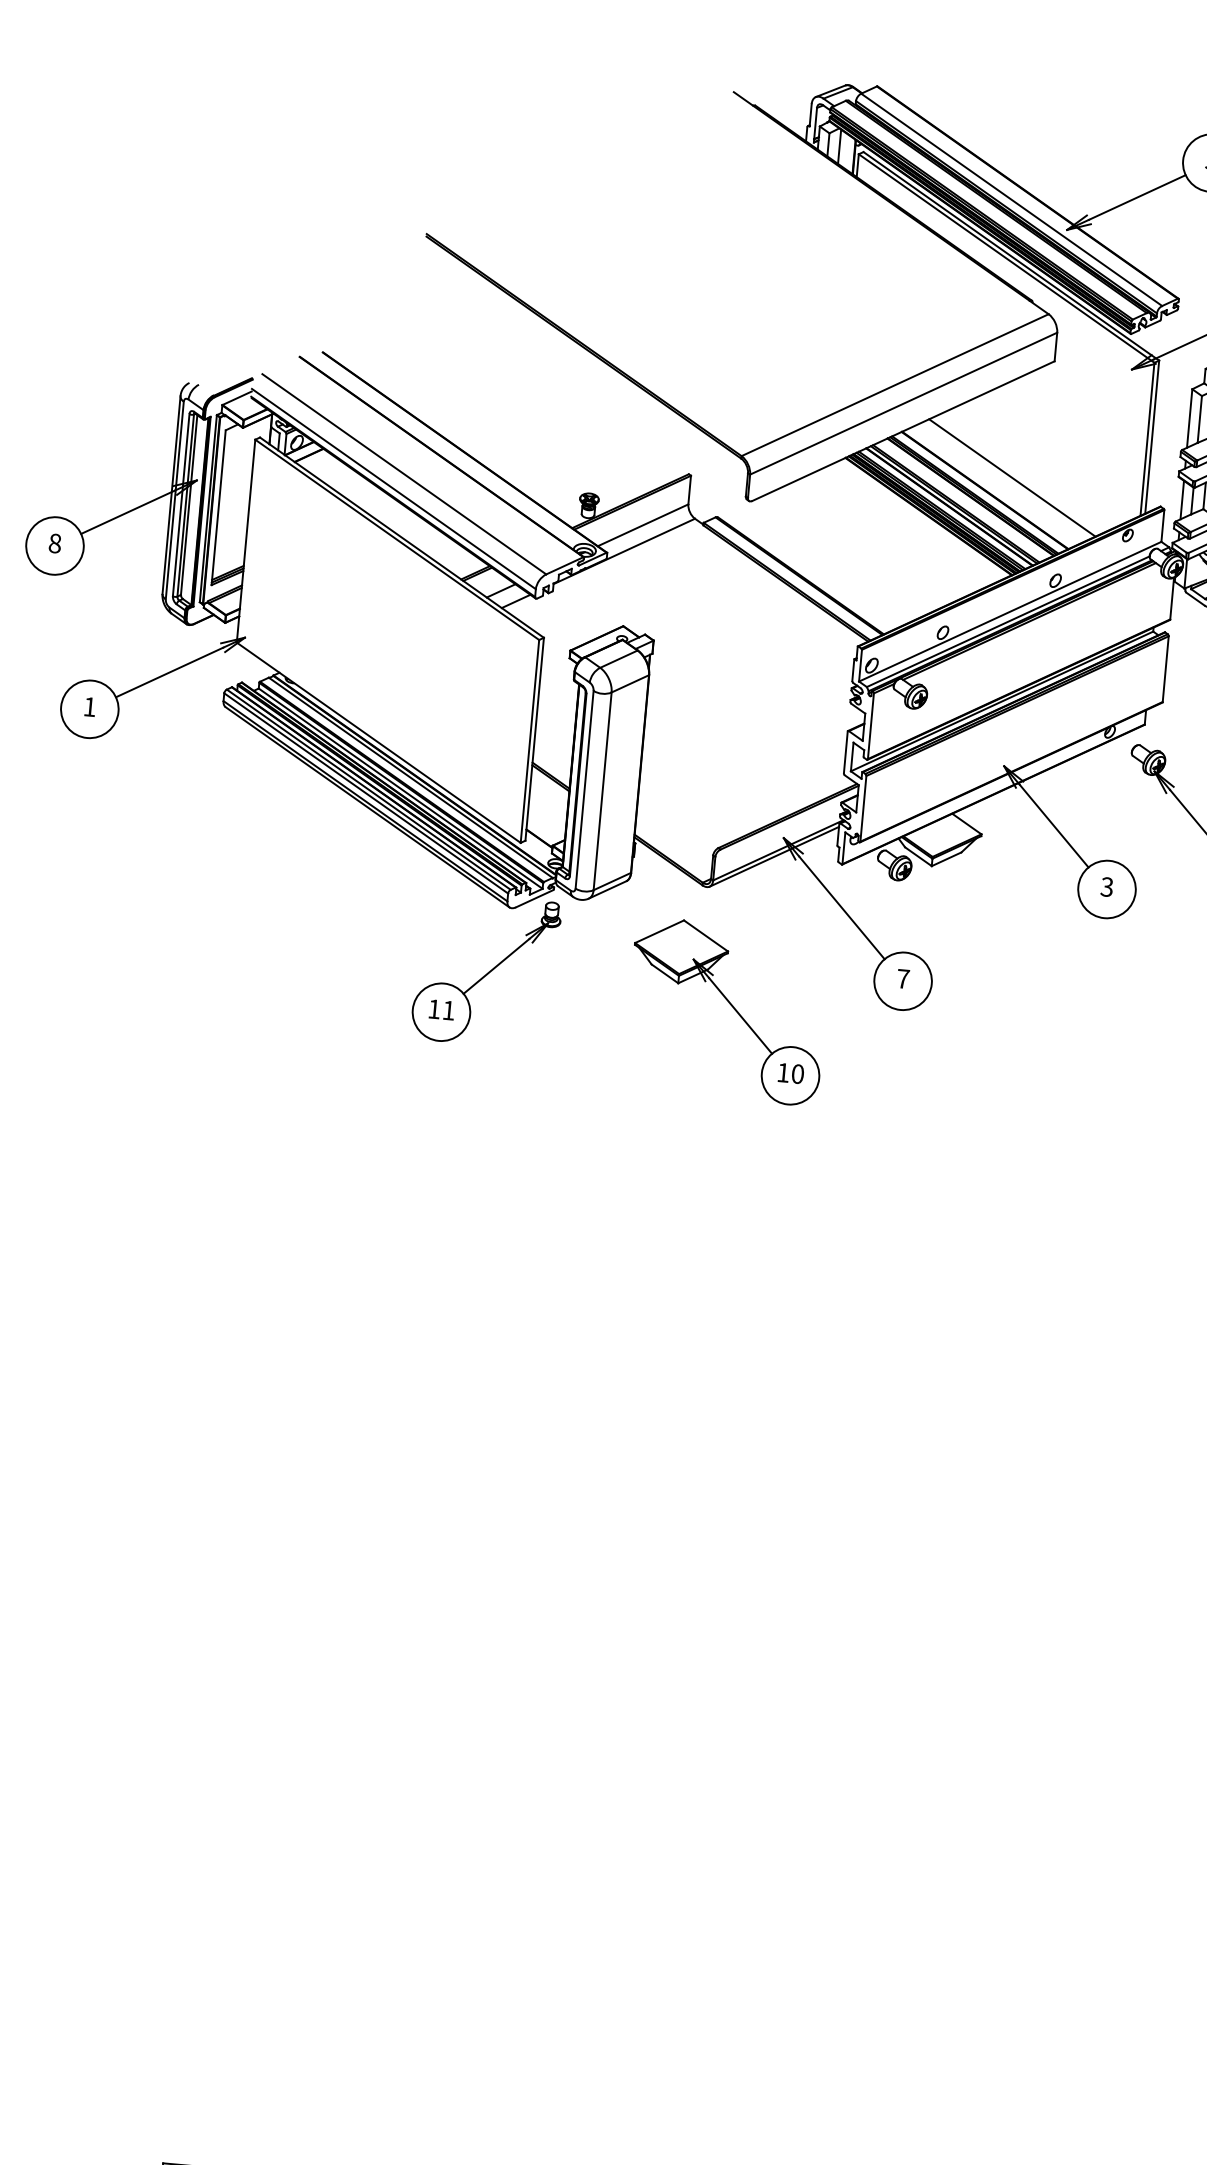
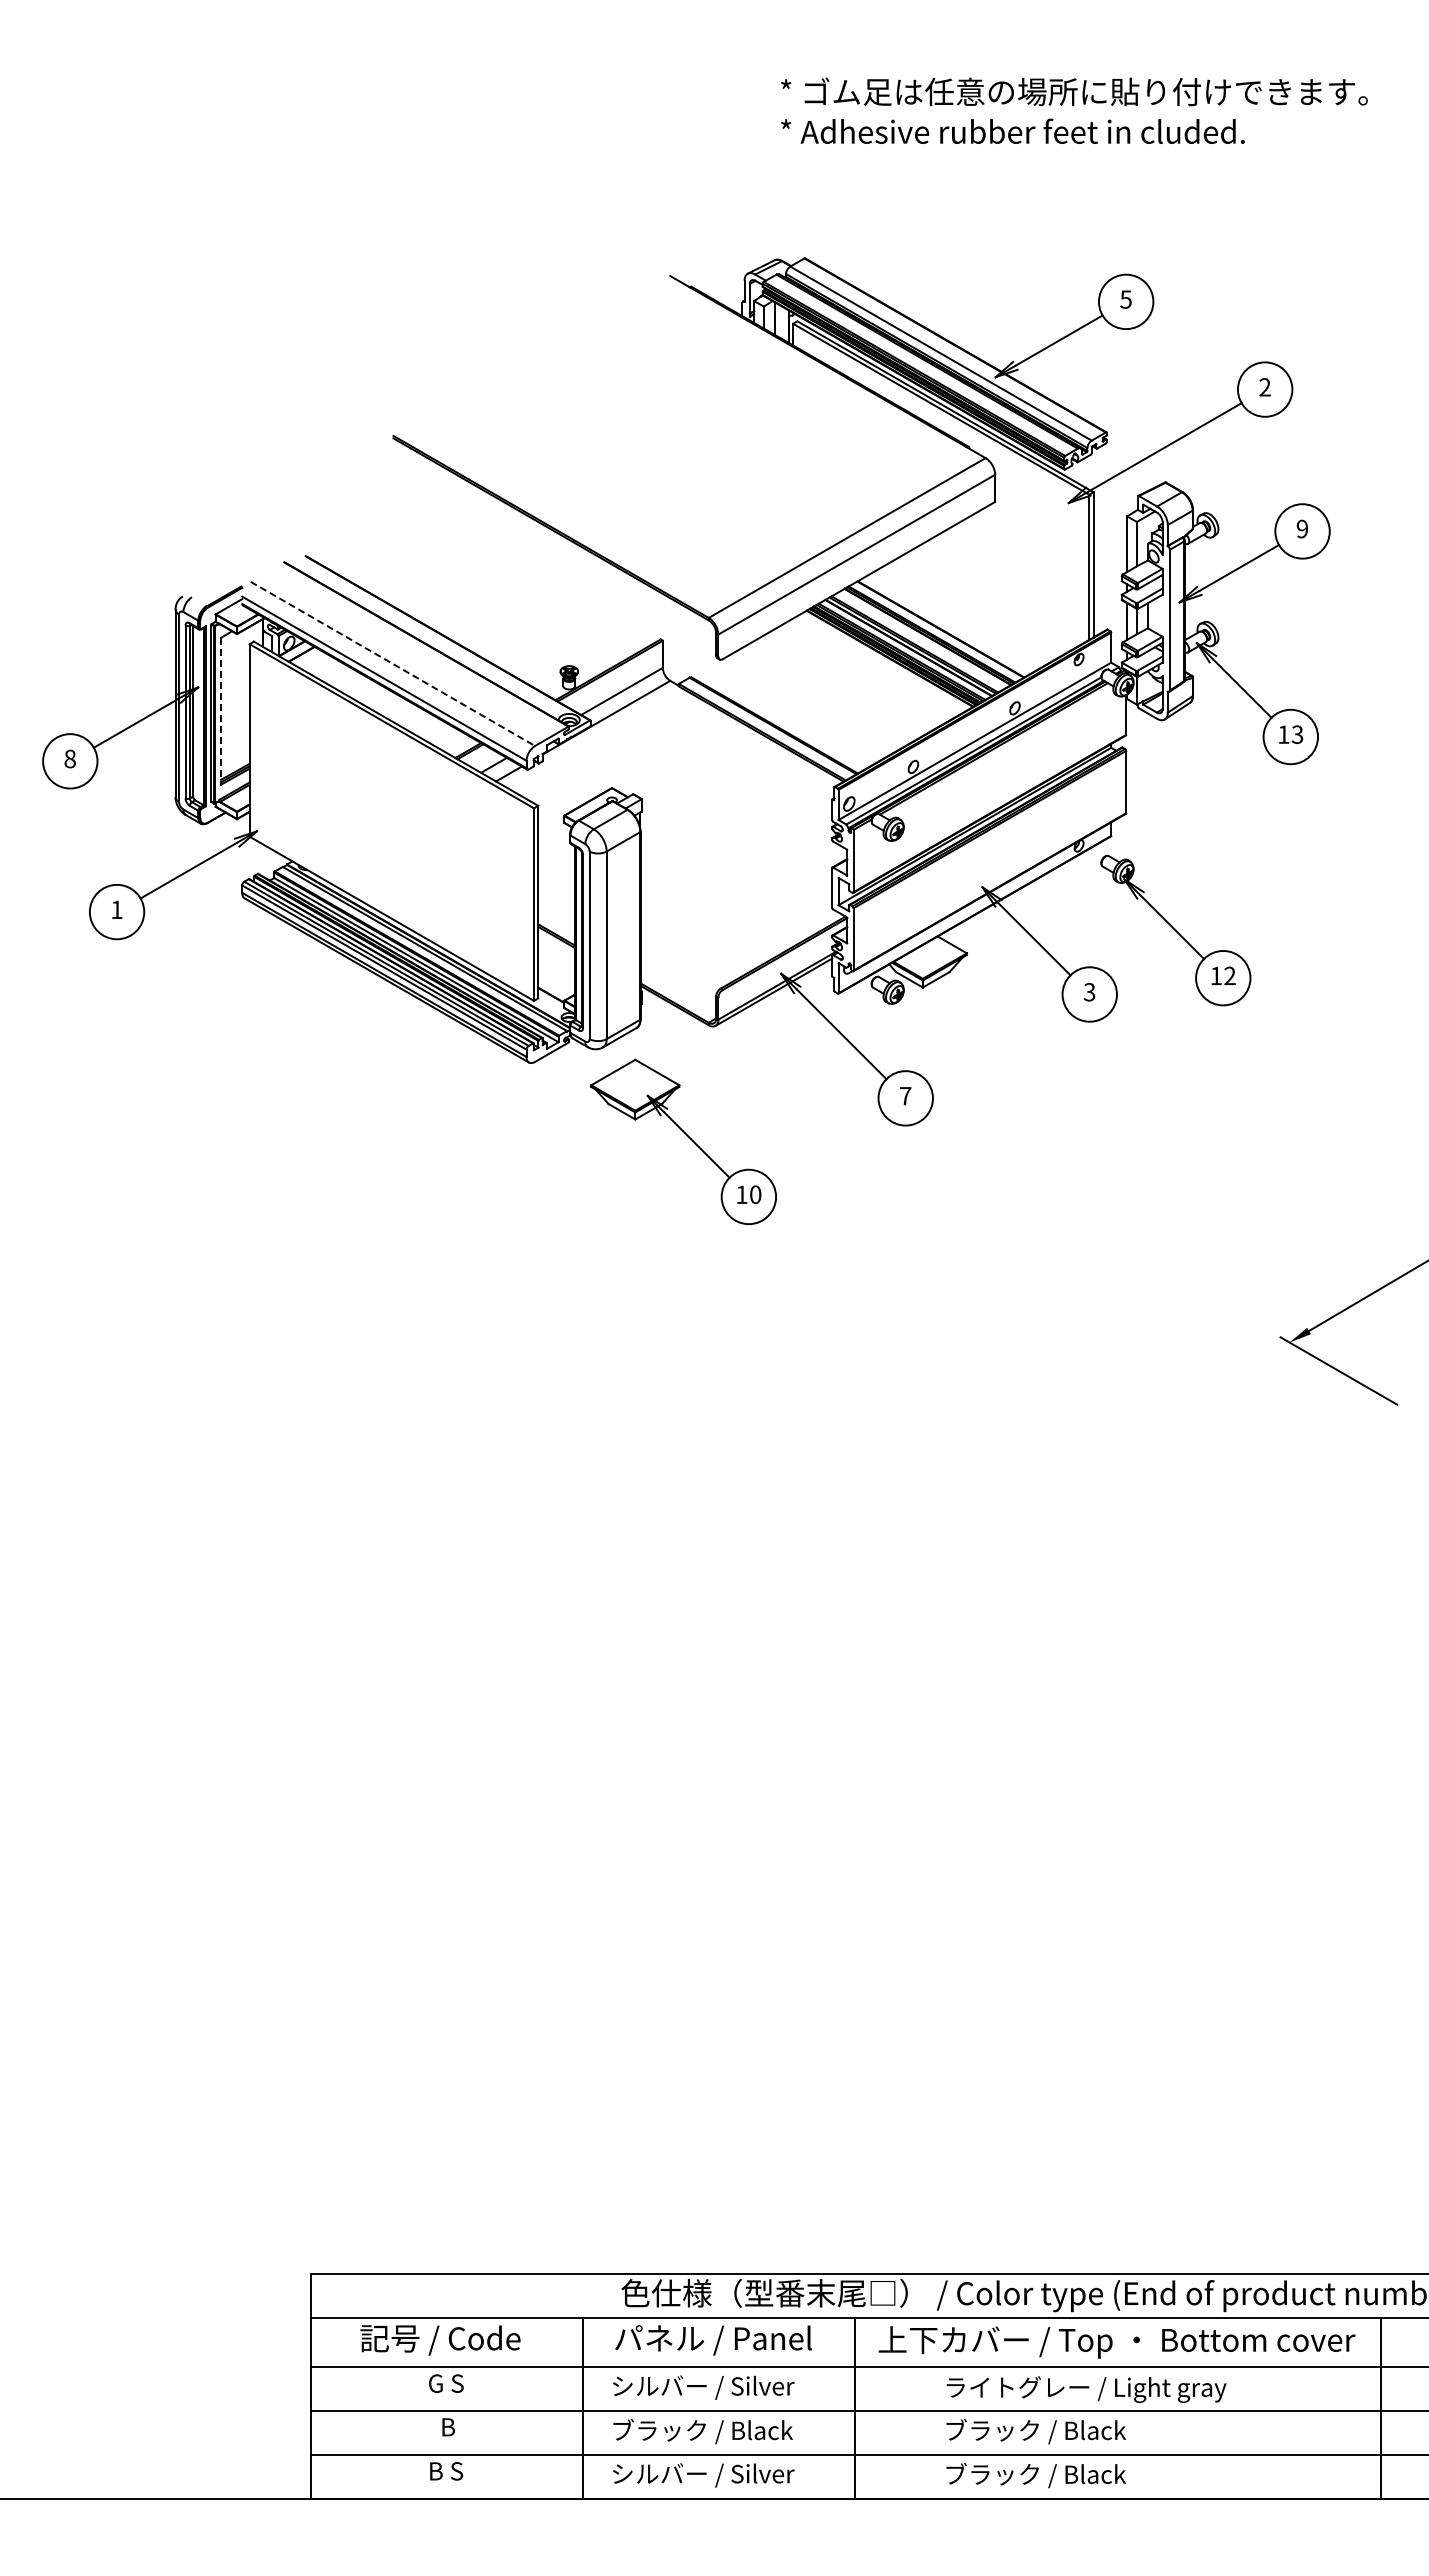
line: (404, 474) -> (393, 664), solid -> dashed
line: (1012, 478) -> (965, 615), removed
line: (219, 507) -> (221, 711), solid -> dashed
part: (485, 971) -> (511, 1124), removed
part: (731, 1006) -> (687, 1136), moved

